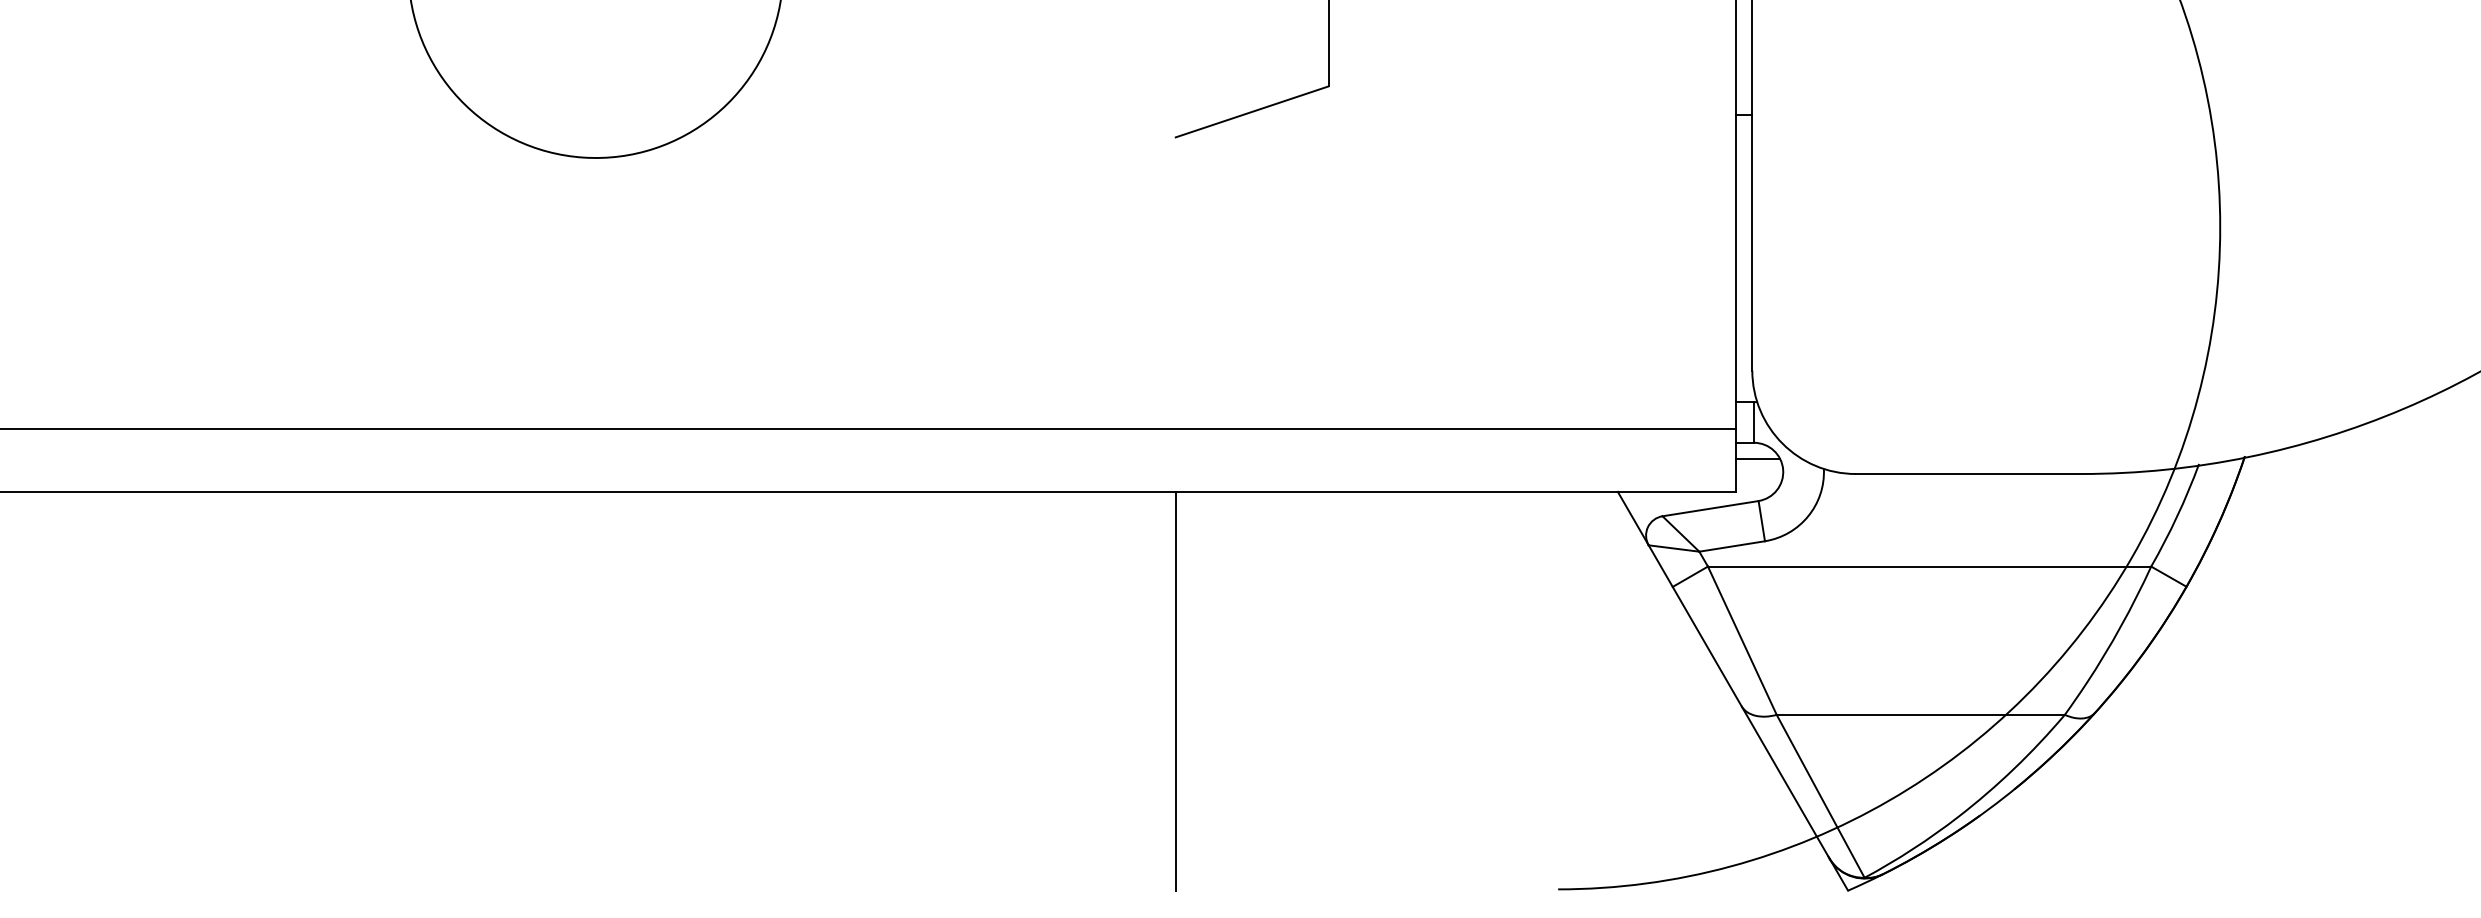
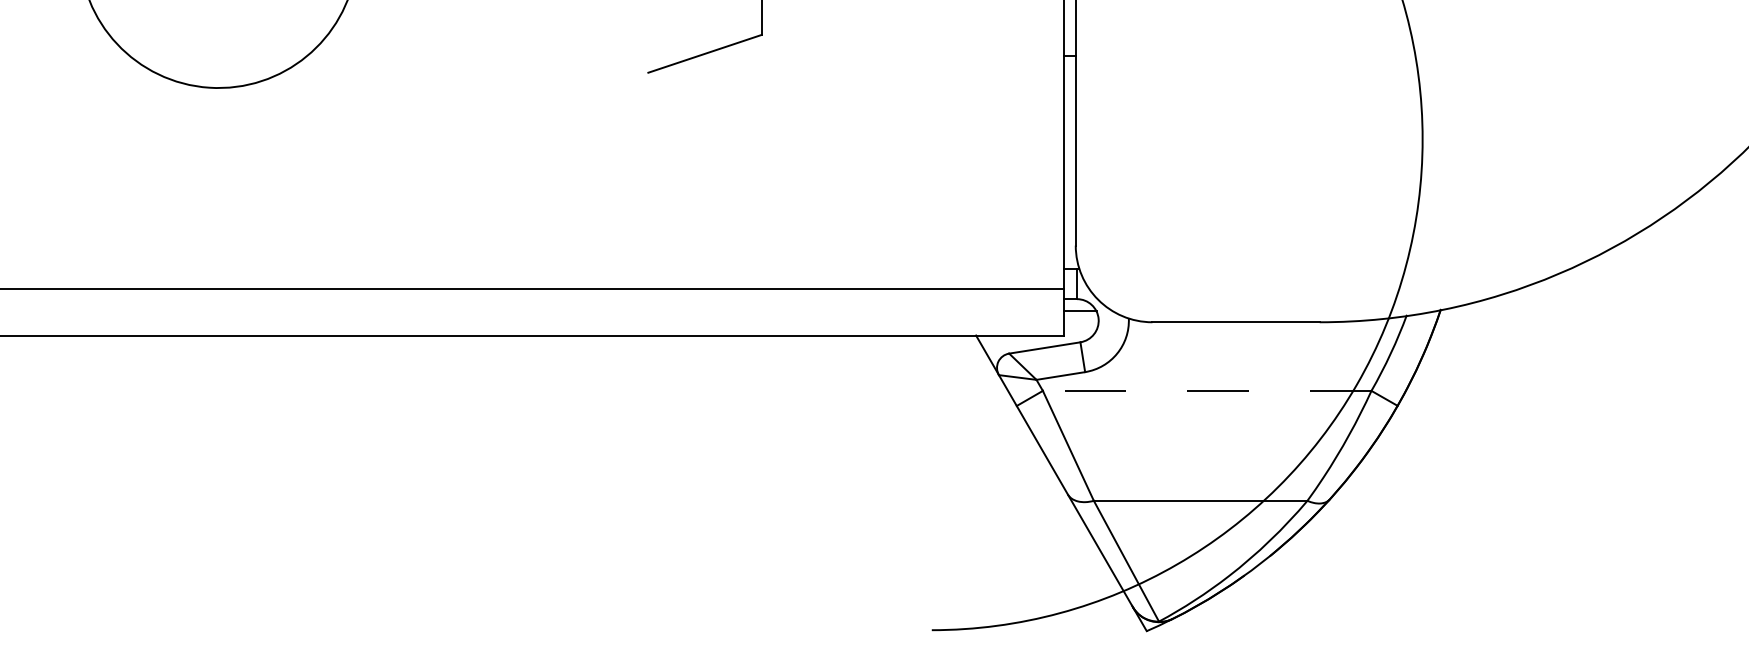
line: (1929, 566) -> (1207, 390), solid -> dashed
line: (1175, 690) -> (648, 482), removed

